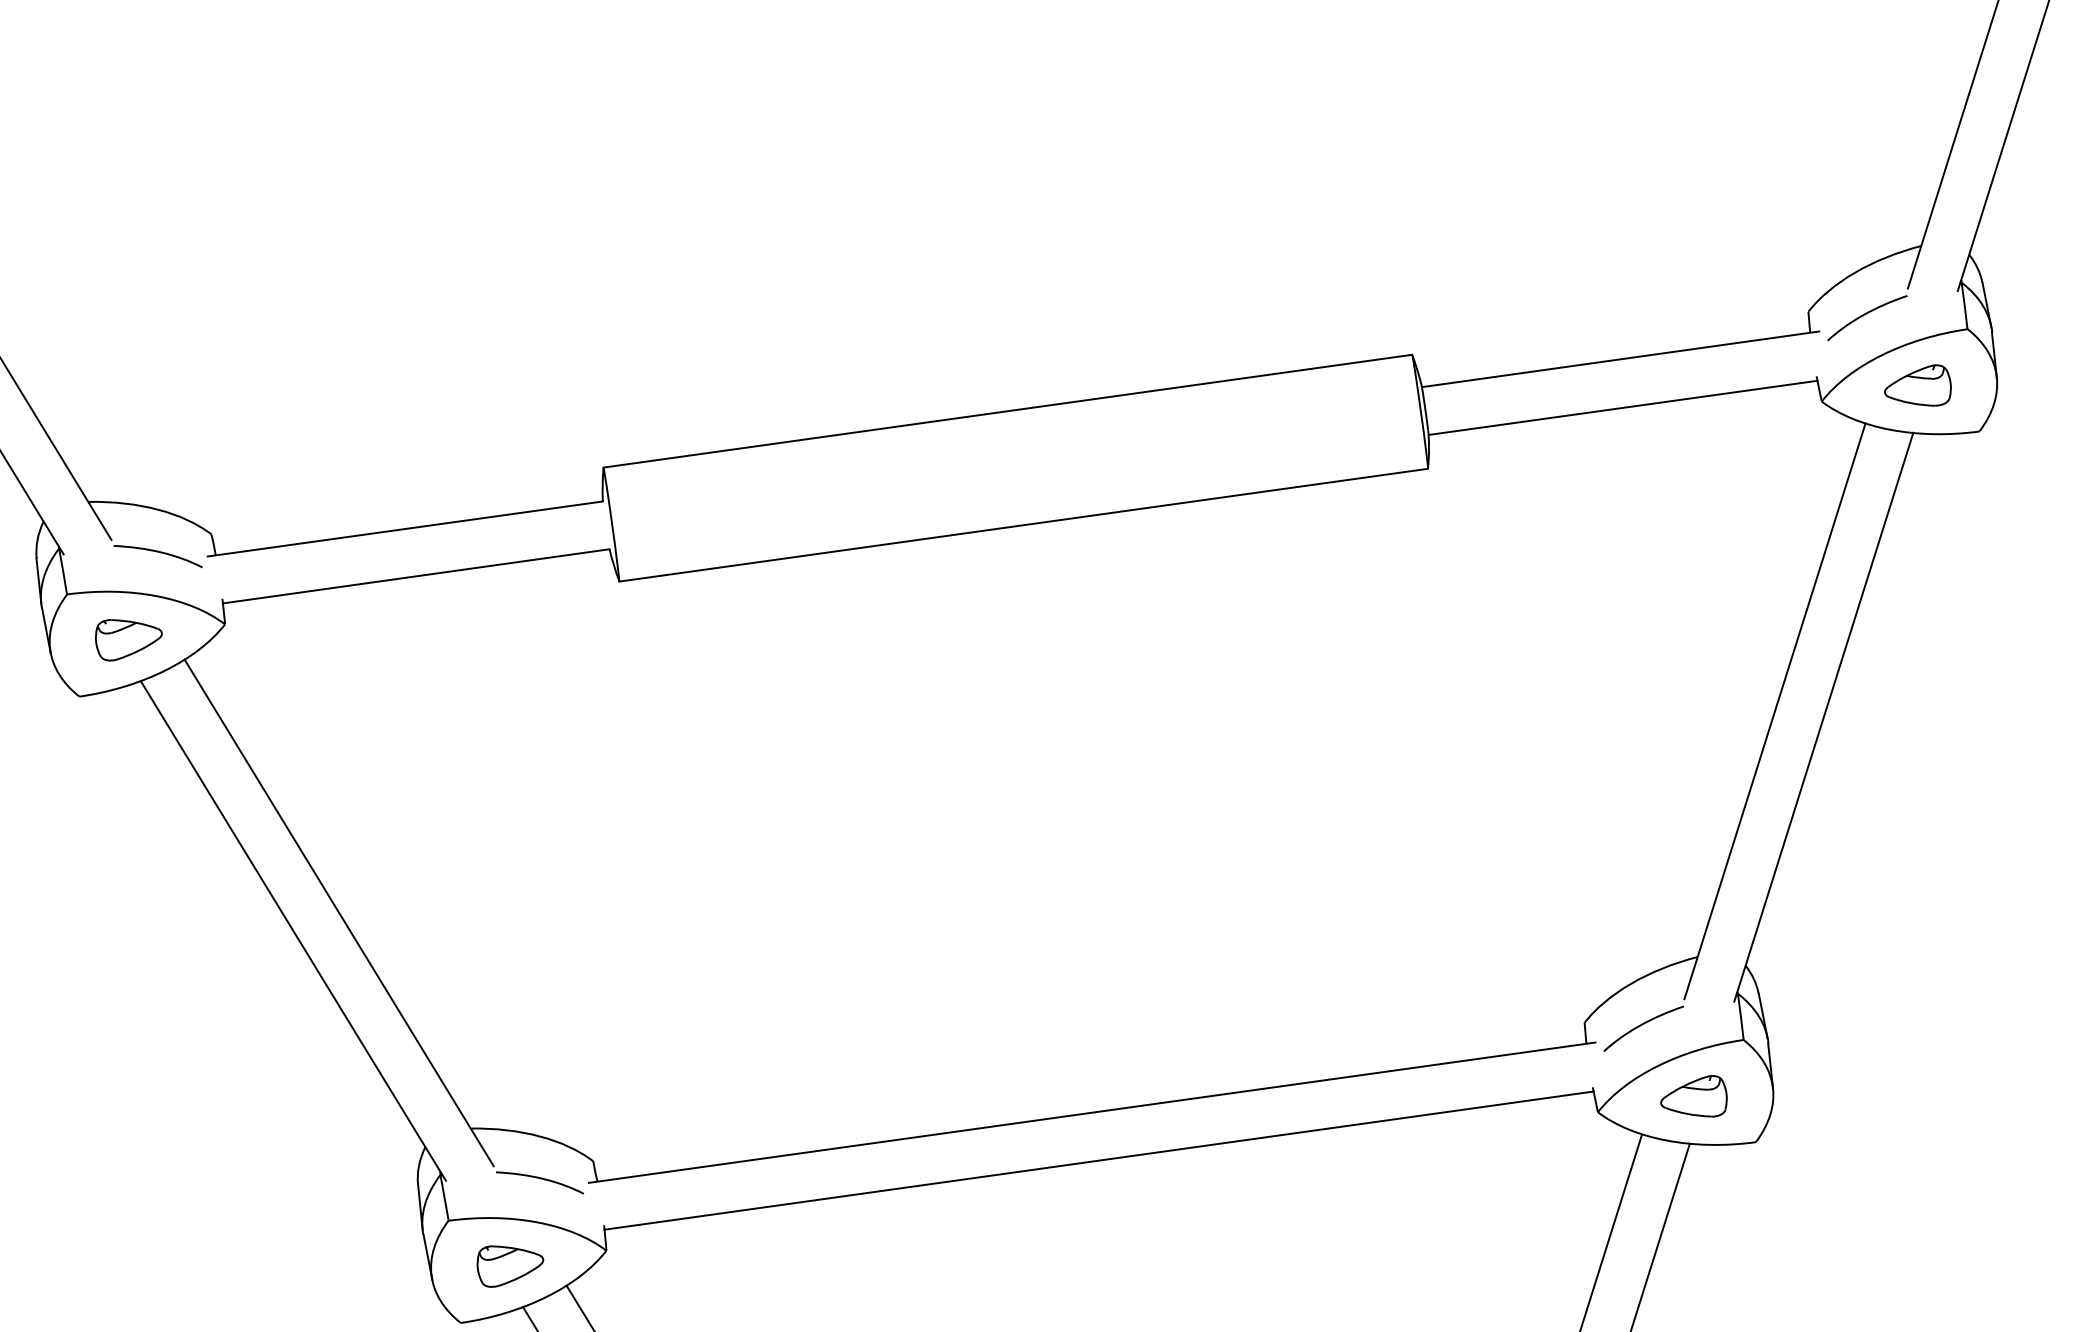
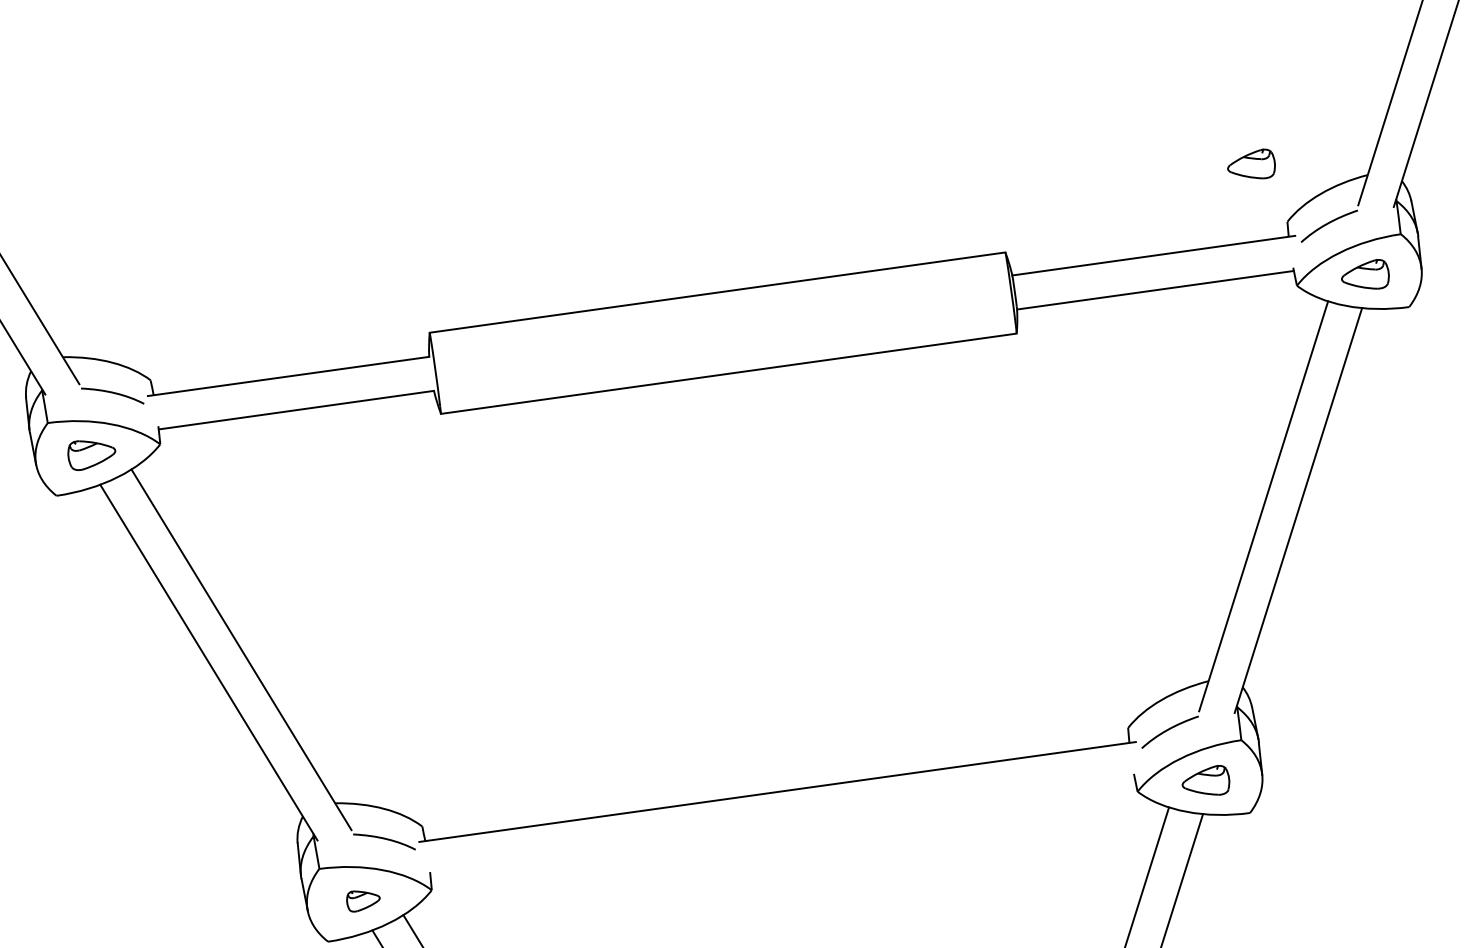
part: (1757, 230) -> (1251, 163), added
line: (1098, 1160) -> (782, 826), removed
part: (510, 1266) -> (363, 901), size x0.7

